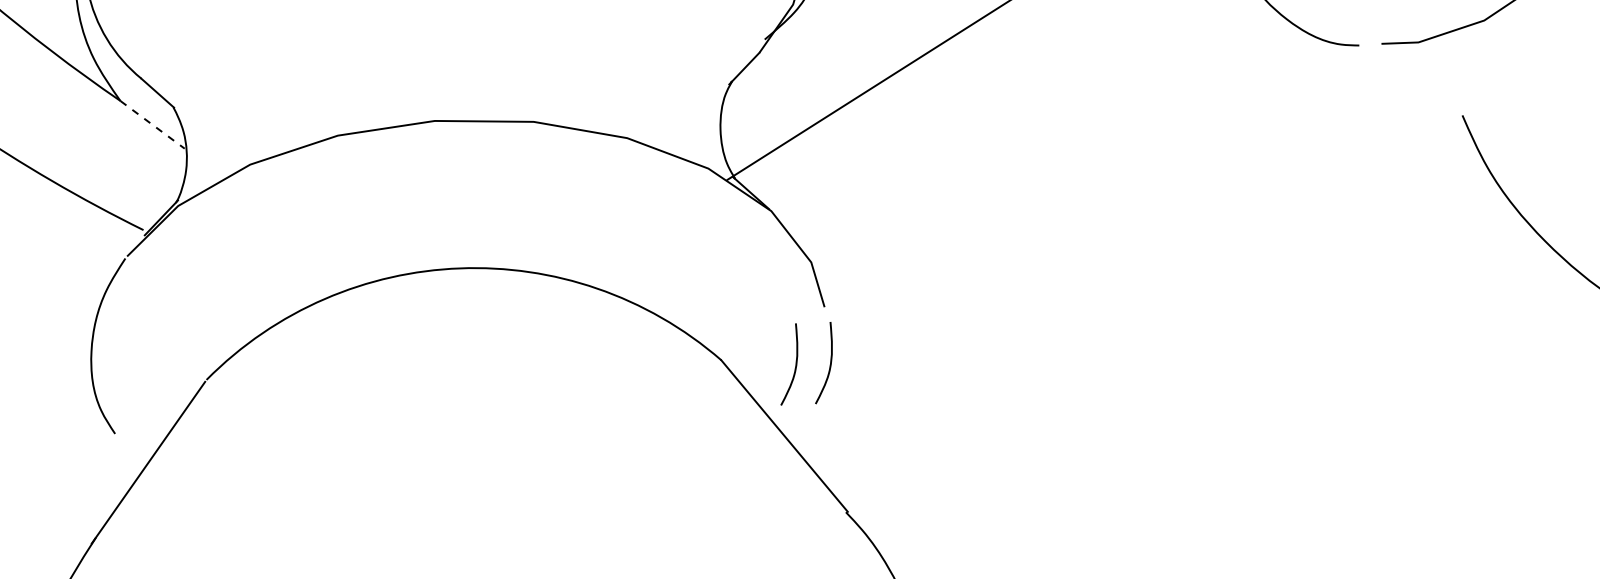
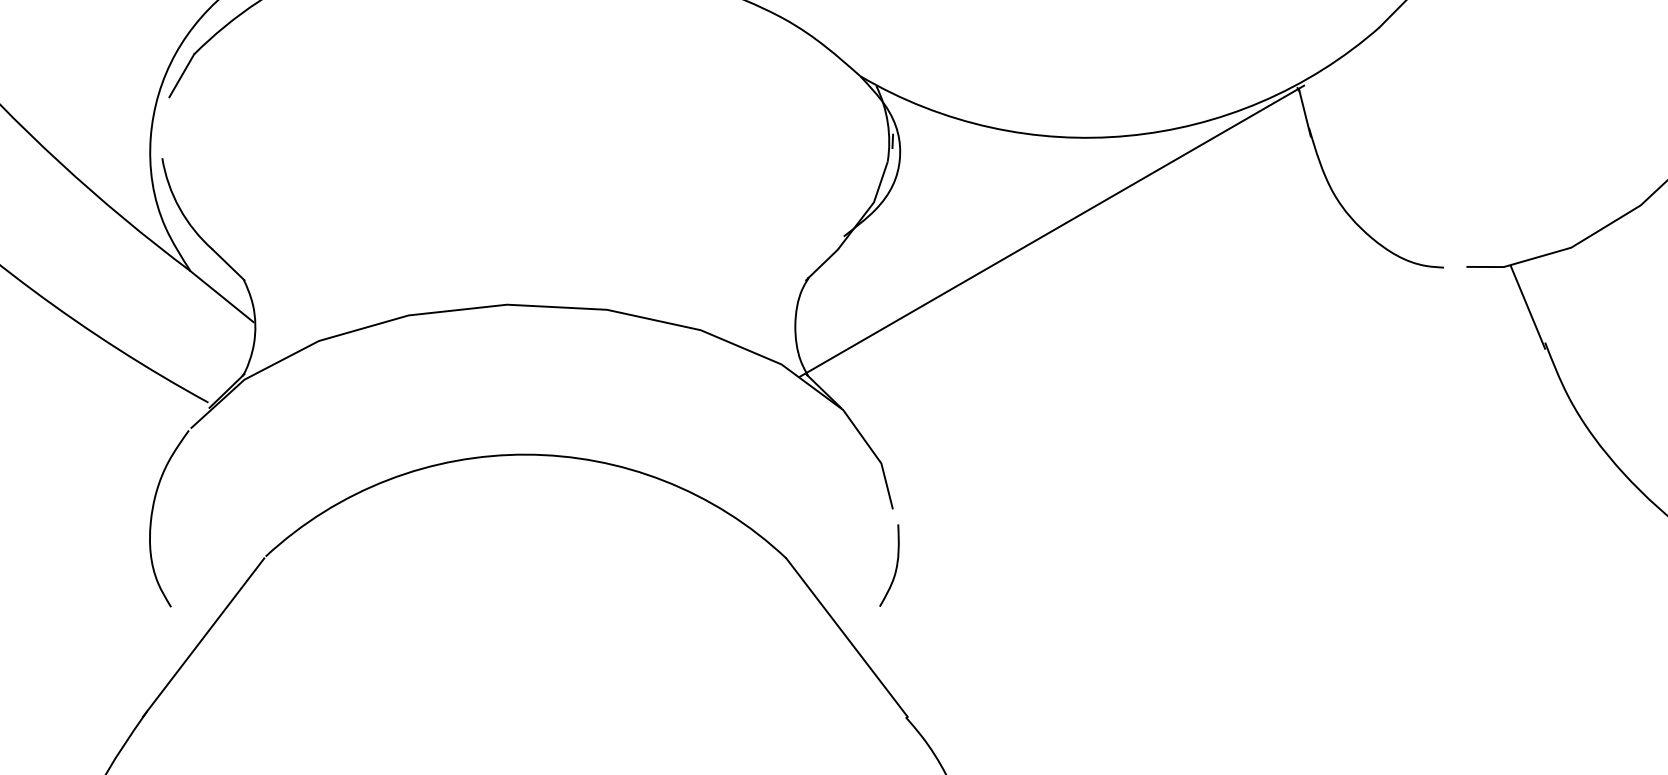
line: (1443, 81) -> (1527, 307), added
line: (153, 125) -> (222, 297), dashed -> solid
curve: (794, 366) -> (860, 567), removed

